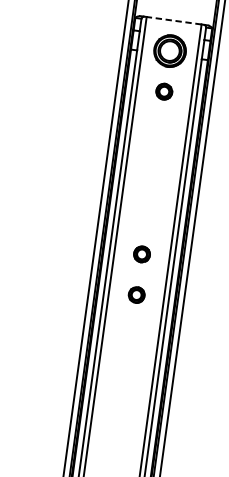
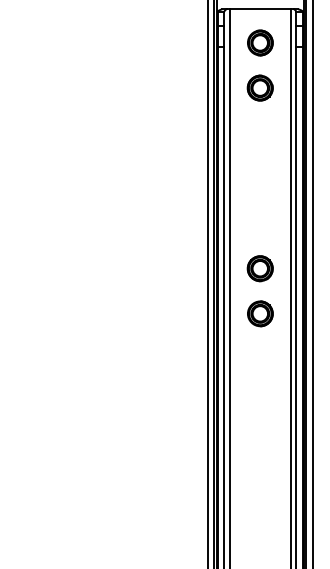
line: (173, 20) -> (259, 9), dashed -> solid
part: (170, 50) -> (260, 42), size x0.71
part: (163, 91) -> (259, 87), size x1.43
part: (141, 254) -> (259, 268), size x1.43
part: (136, 294) -> (260, 313), size x1.43

